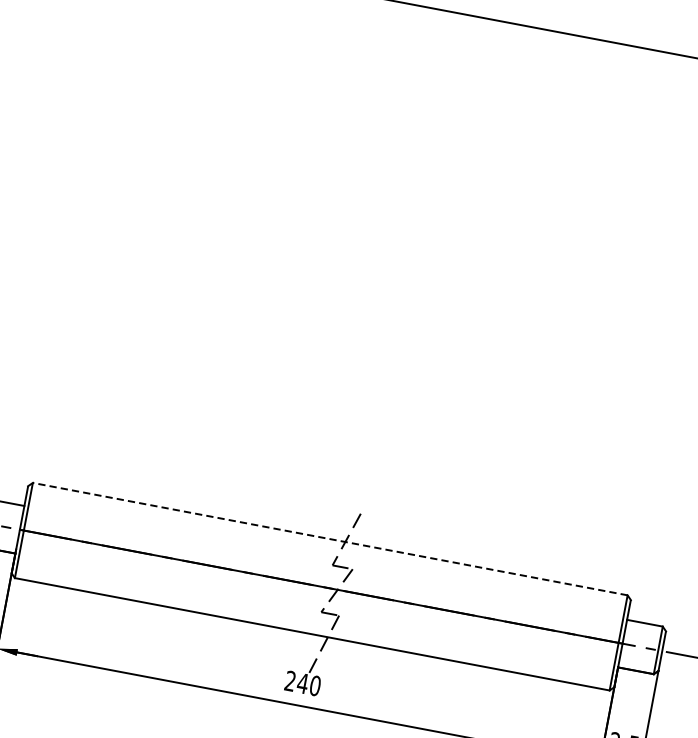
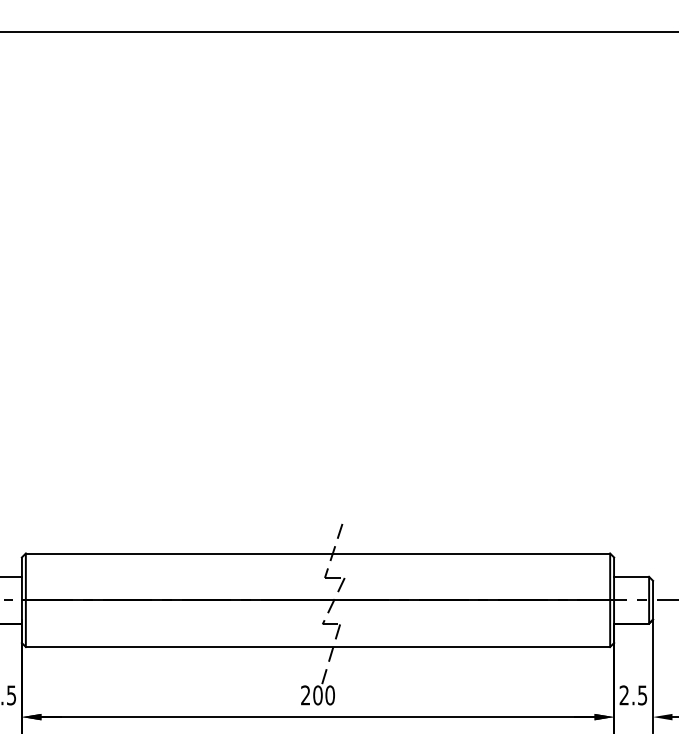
line: (329, 539) -> (317, 553), dashed -> solid
text: (302, 683) -> (317, 695), 240 -> 200

